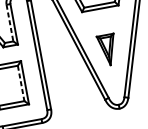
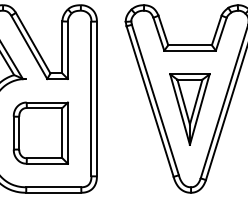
line: (10, 23) -> (62, 47), dashed -> solid
part: (107, 50) -> (189, 109), size x1.67
line: (21, 83) -> (62, 133), dashed -> solid

